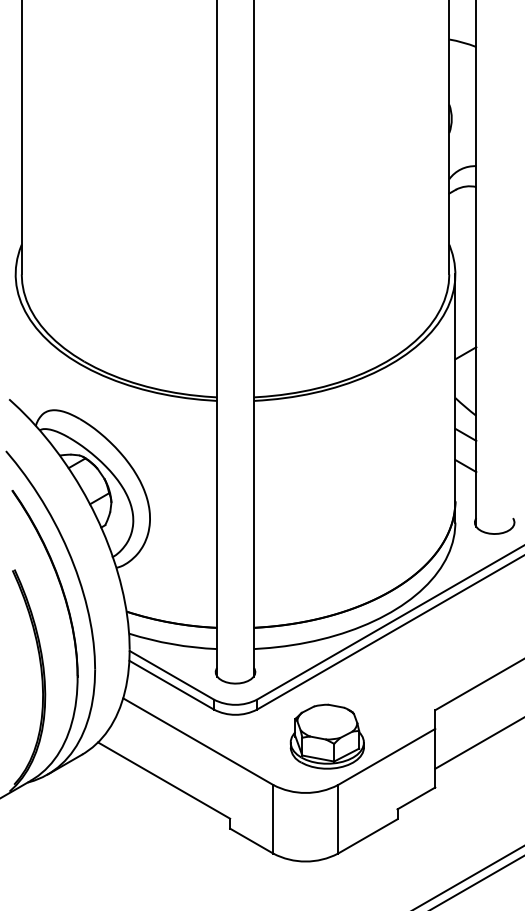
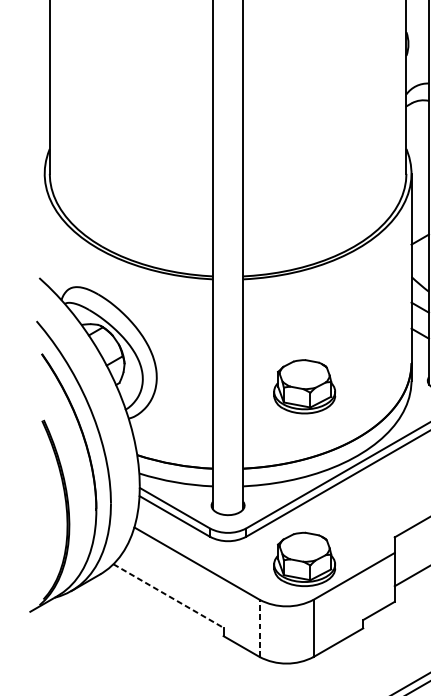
part: (326, 529) -> (303, 386), added
line: (164, 780) -> (168, 595), solid -> dashed
line: (273, 818) -> (259, 627), solid -> dashed

